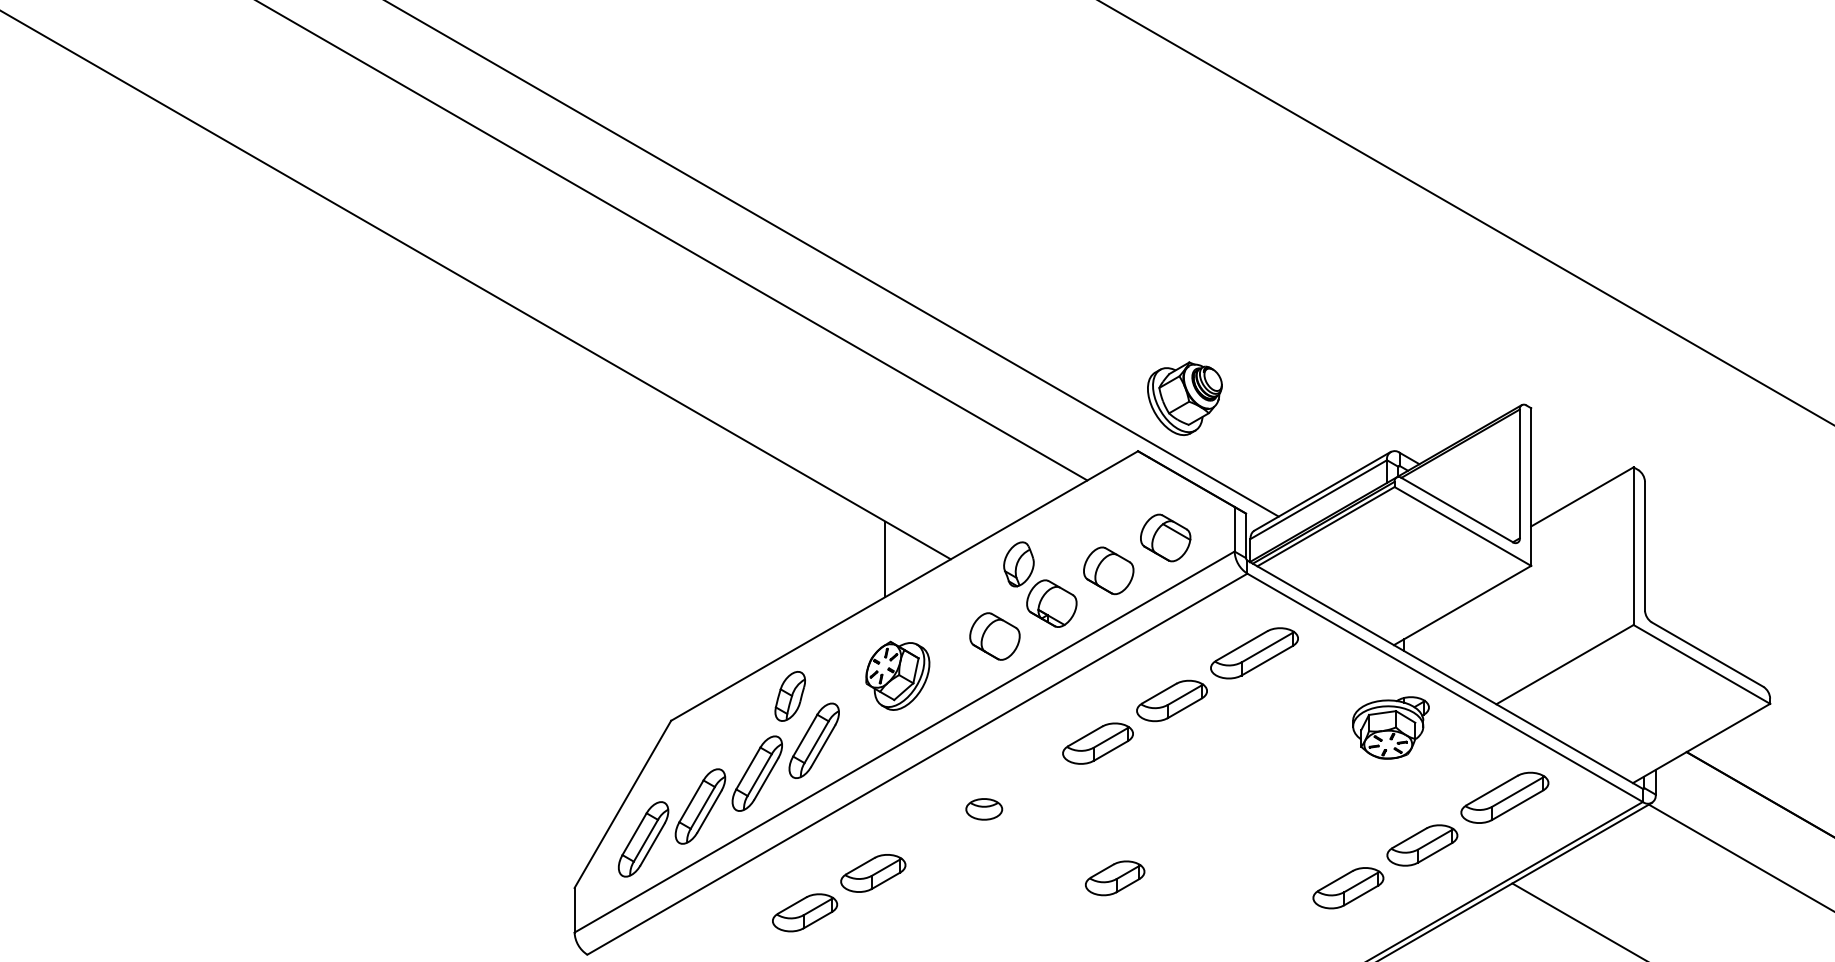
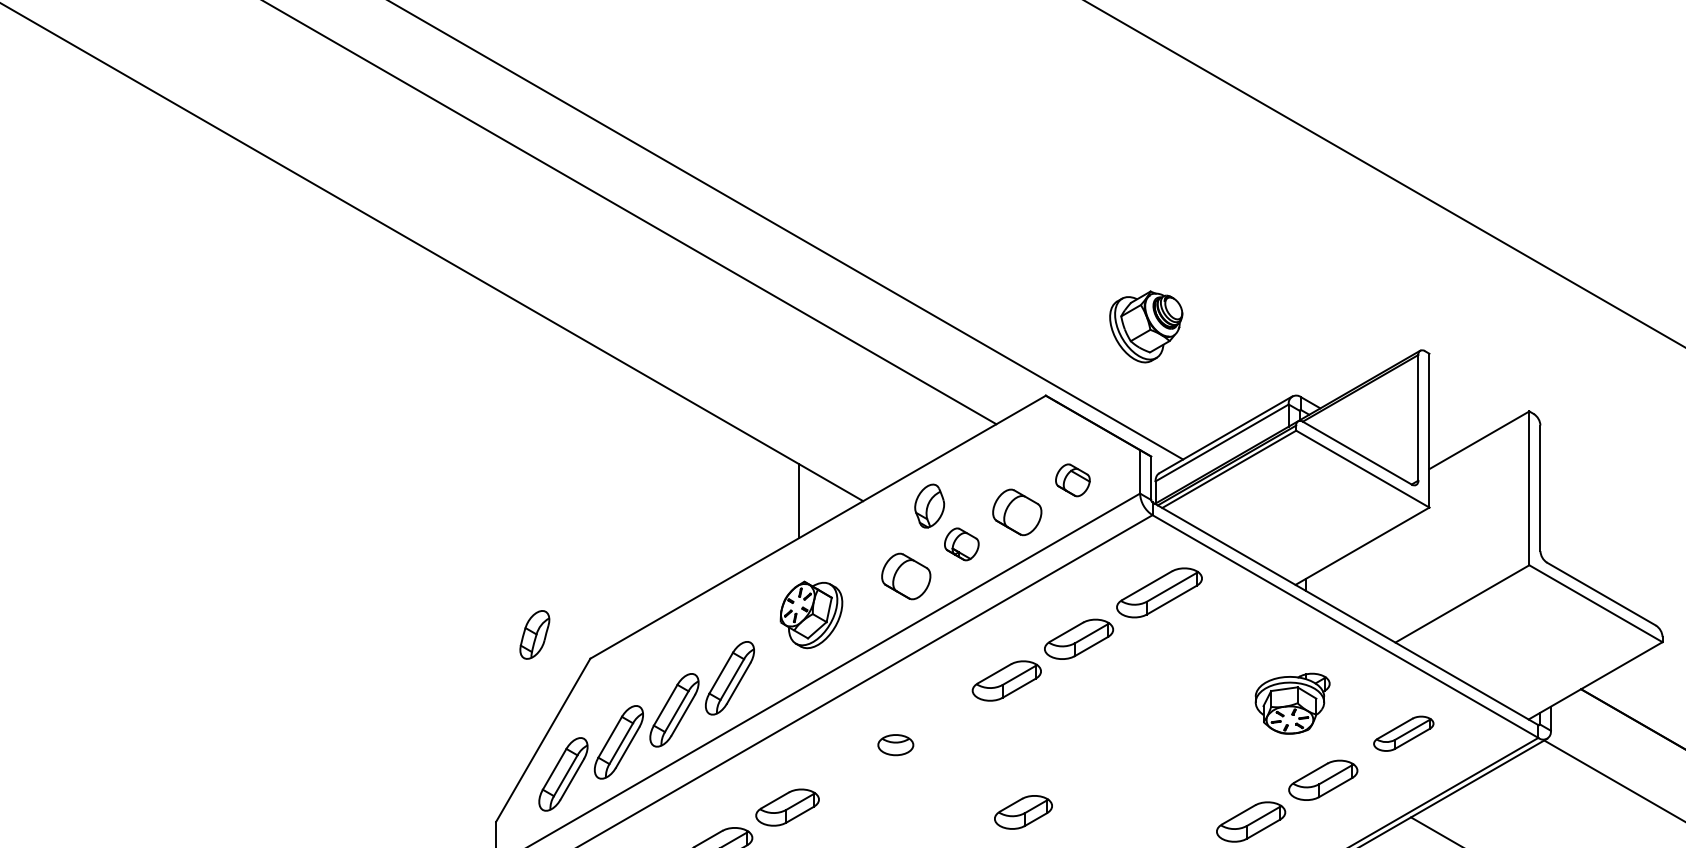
part: (1184, 398) -> (1145, 326), moved
part: (1165, 537) -> (1072, 479), size x0.7
part: (1051, 603) -> (961, 544), size x0.7
part: (789, 696) -> (534, 635), moved
part: (1390, 727) -> (1292, 703), moved
part: (1504, 797) -> (1403, 733), size x0.7

